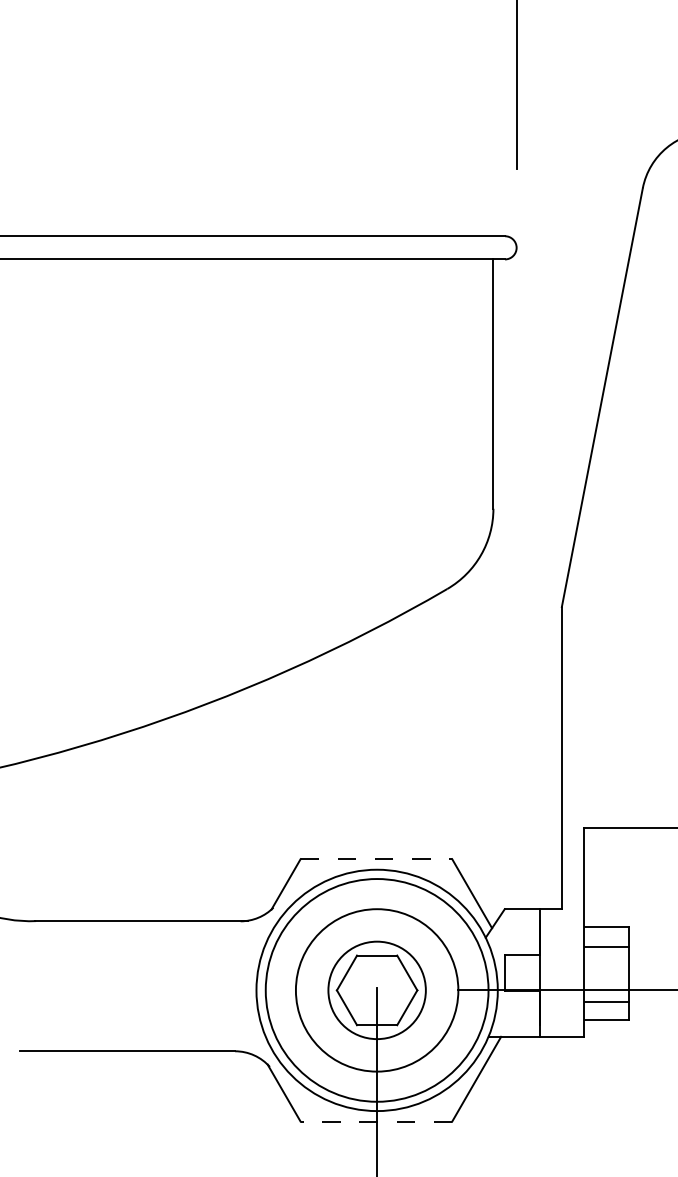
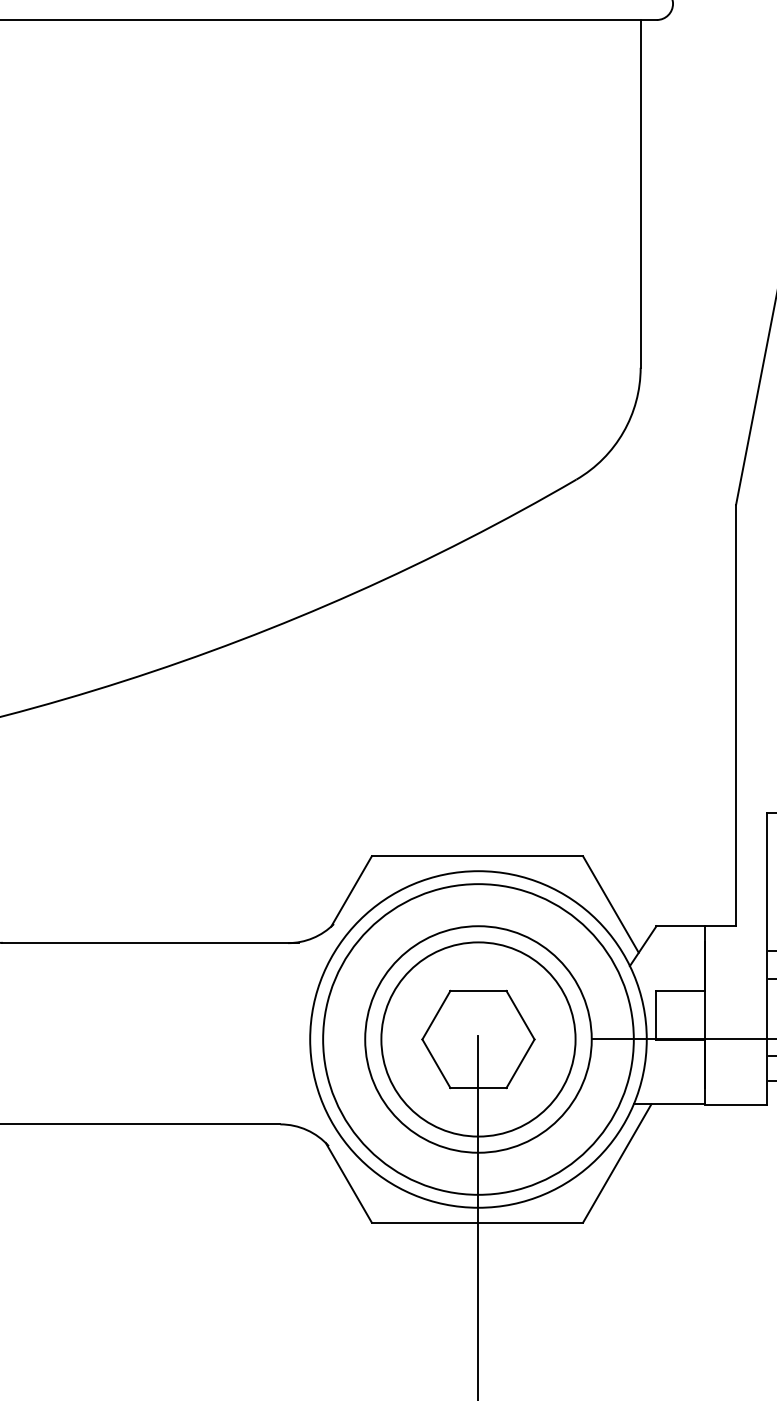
line: (376, 859) -> (477, 856), dashed -> solid
circle: (376, 990) -> (477, 1039), size x1.43
line: (376, 1121) -> (477, 1222), dashed -> solid

